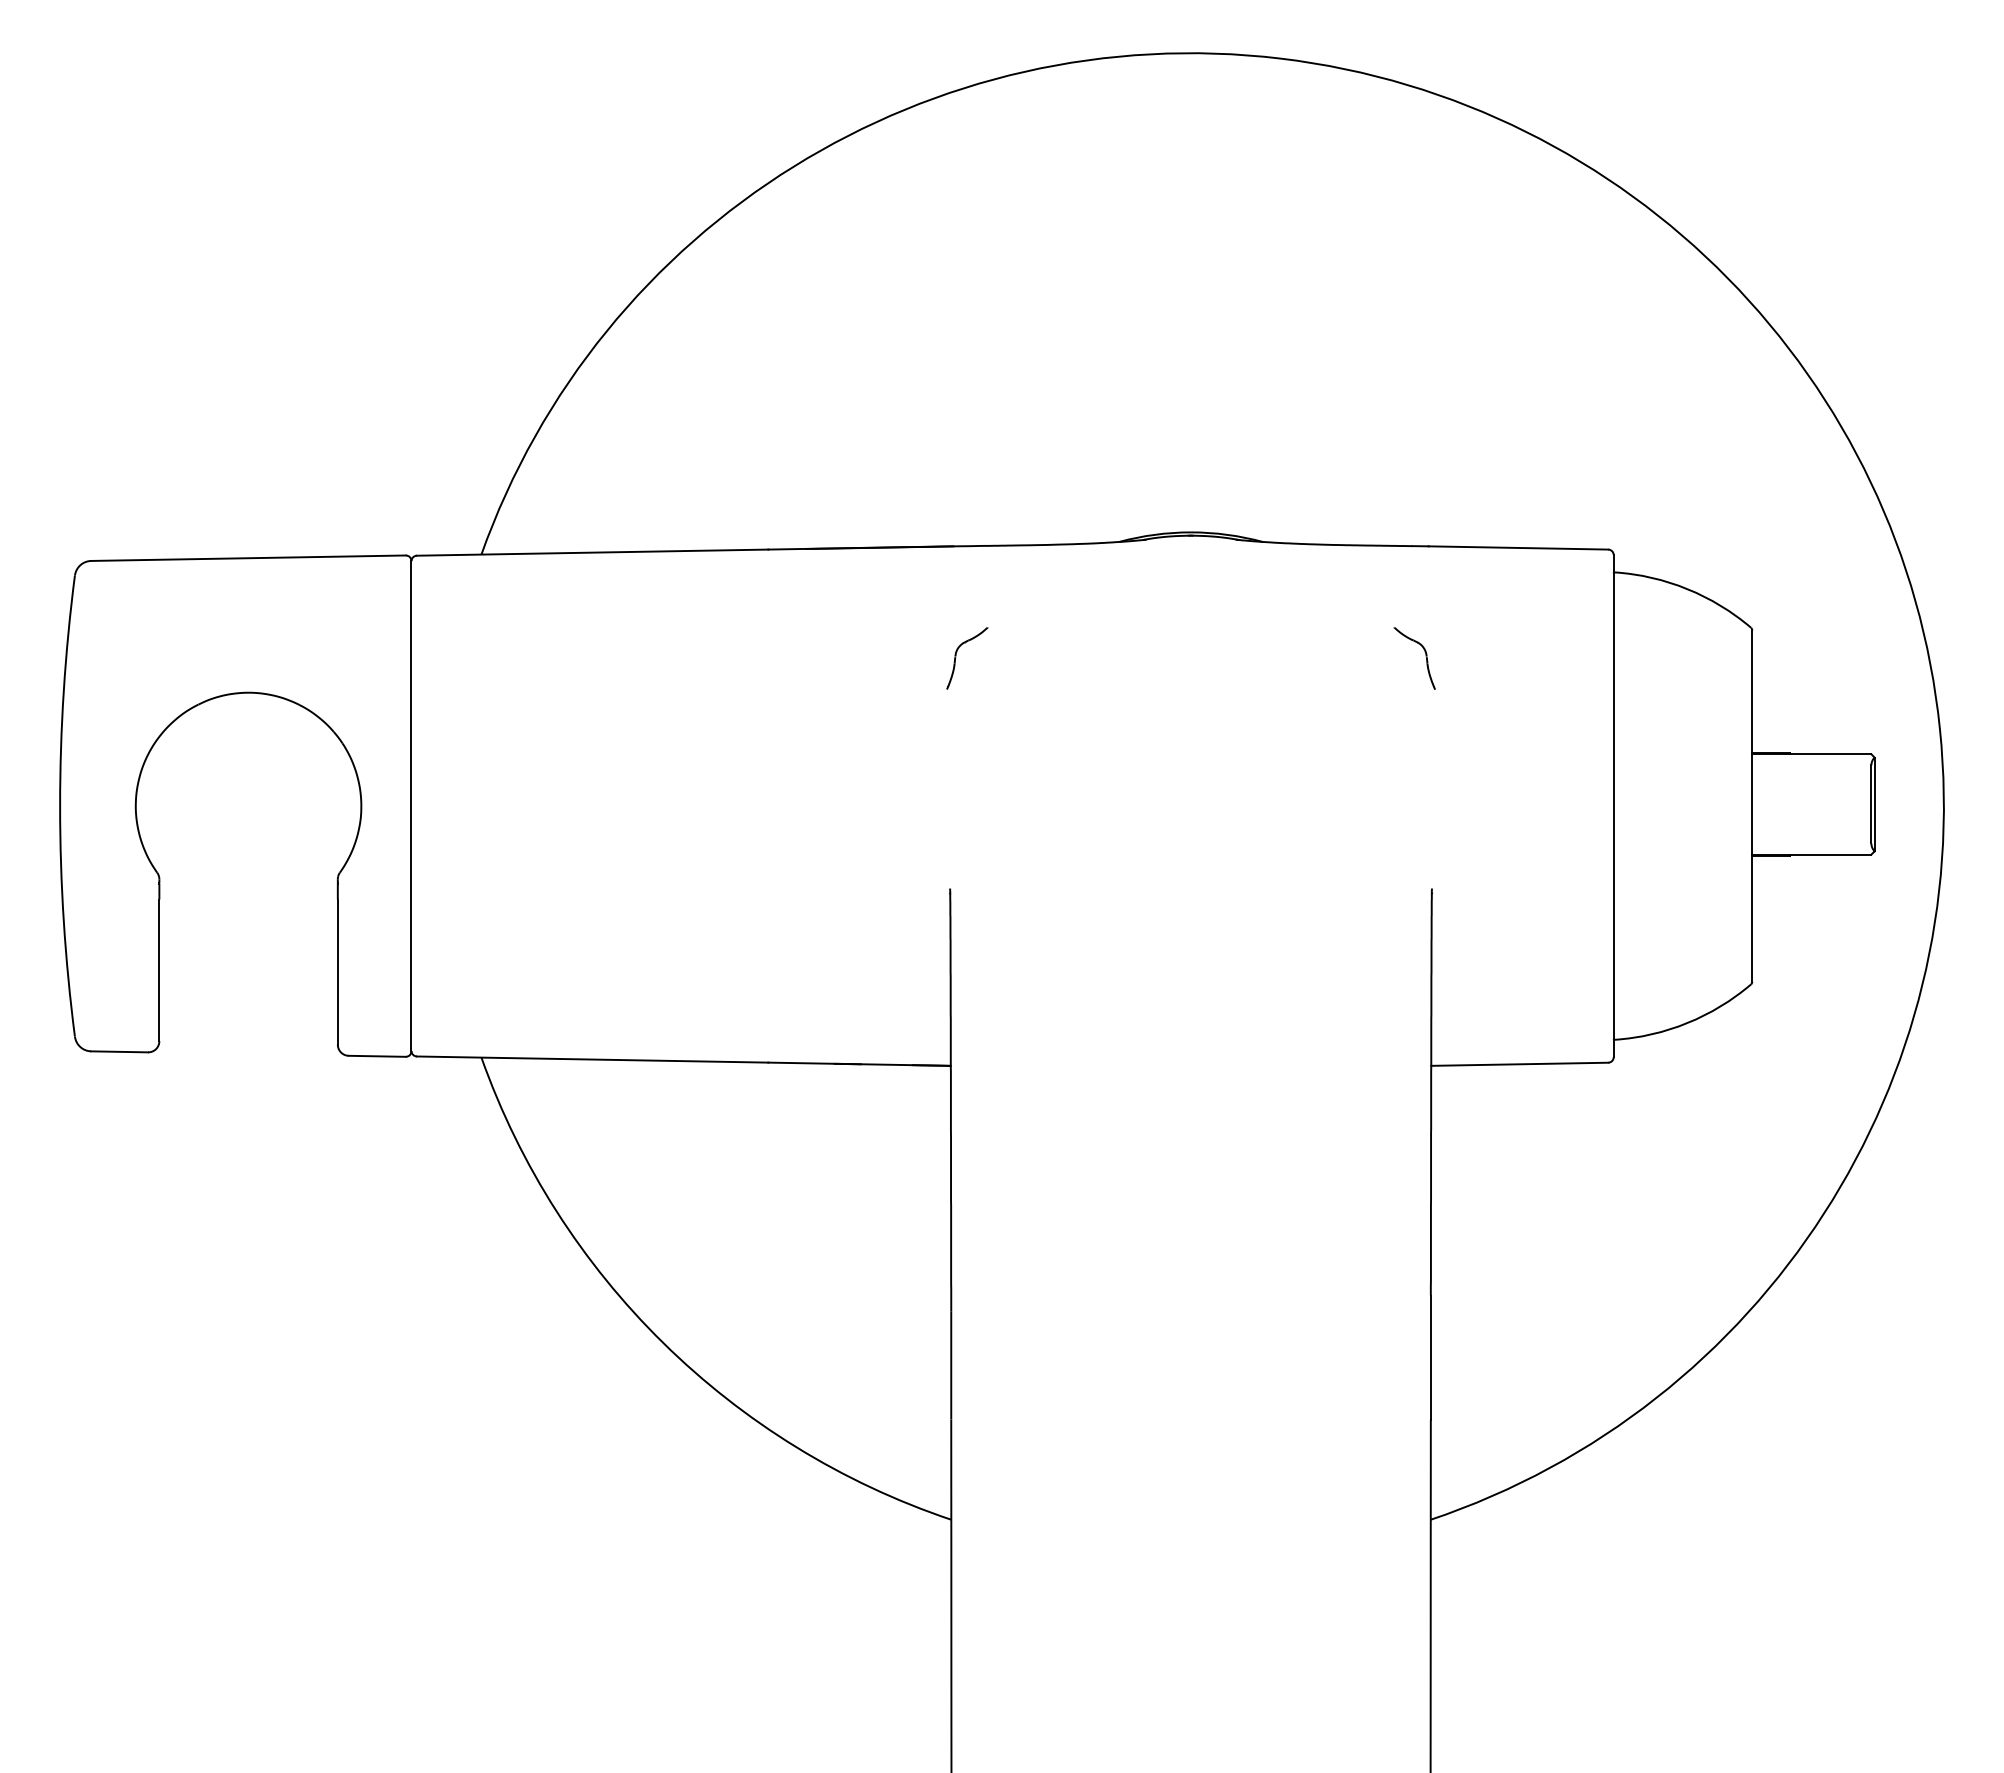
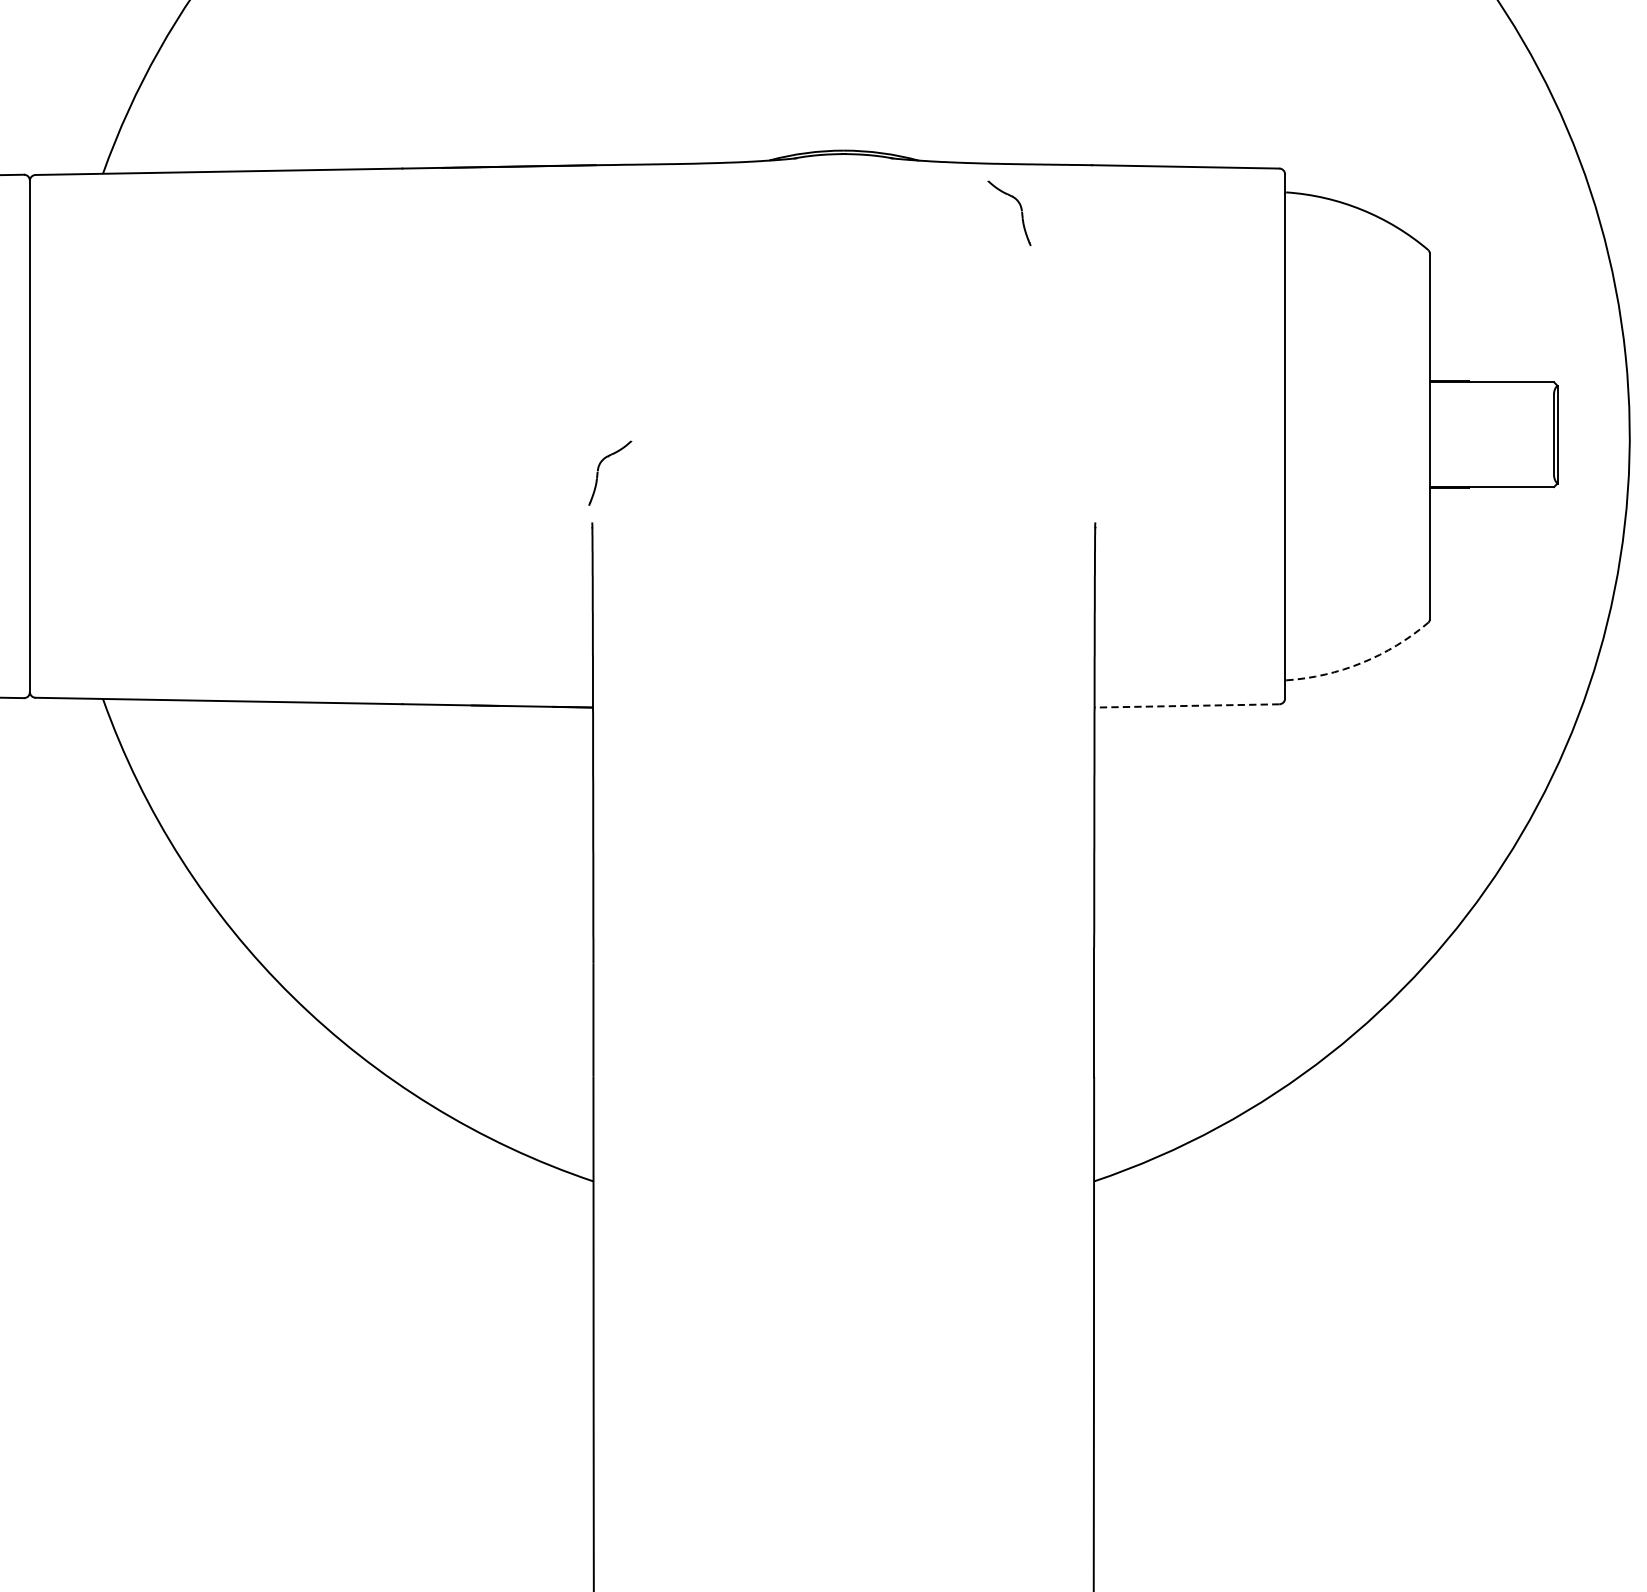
part: (1425, 656) -> (1020, 211), moved
part: (956, 657) -> (598, 472), moved
arc: (1687, 1023) -> (1362, 663), solid -> dashed
line: (1519, 1064) -> (1186, 706), solid -> dashed

